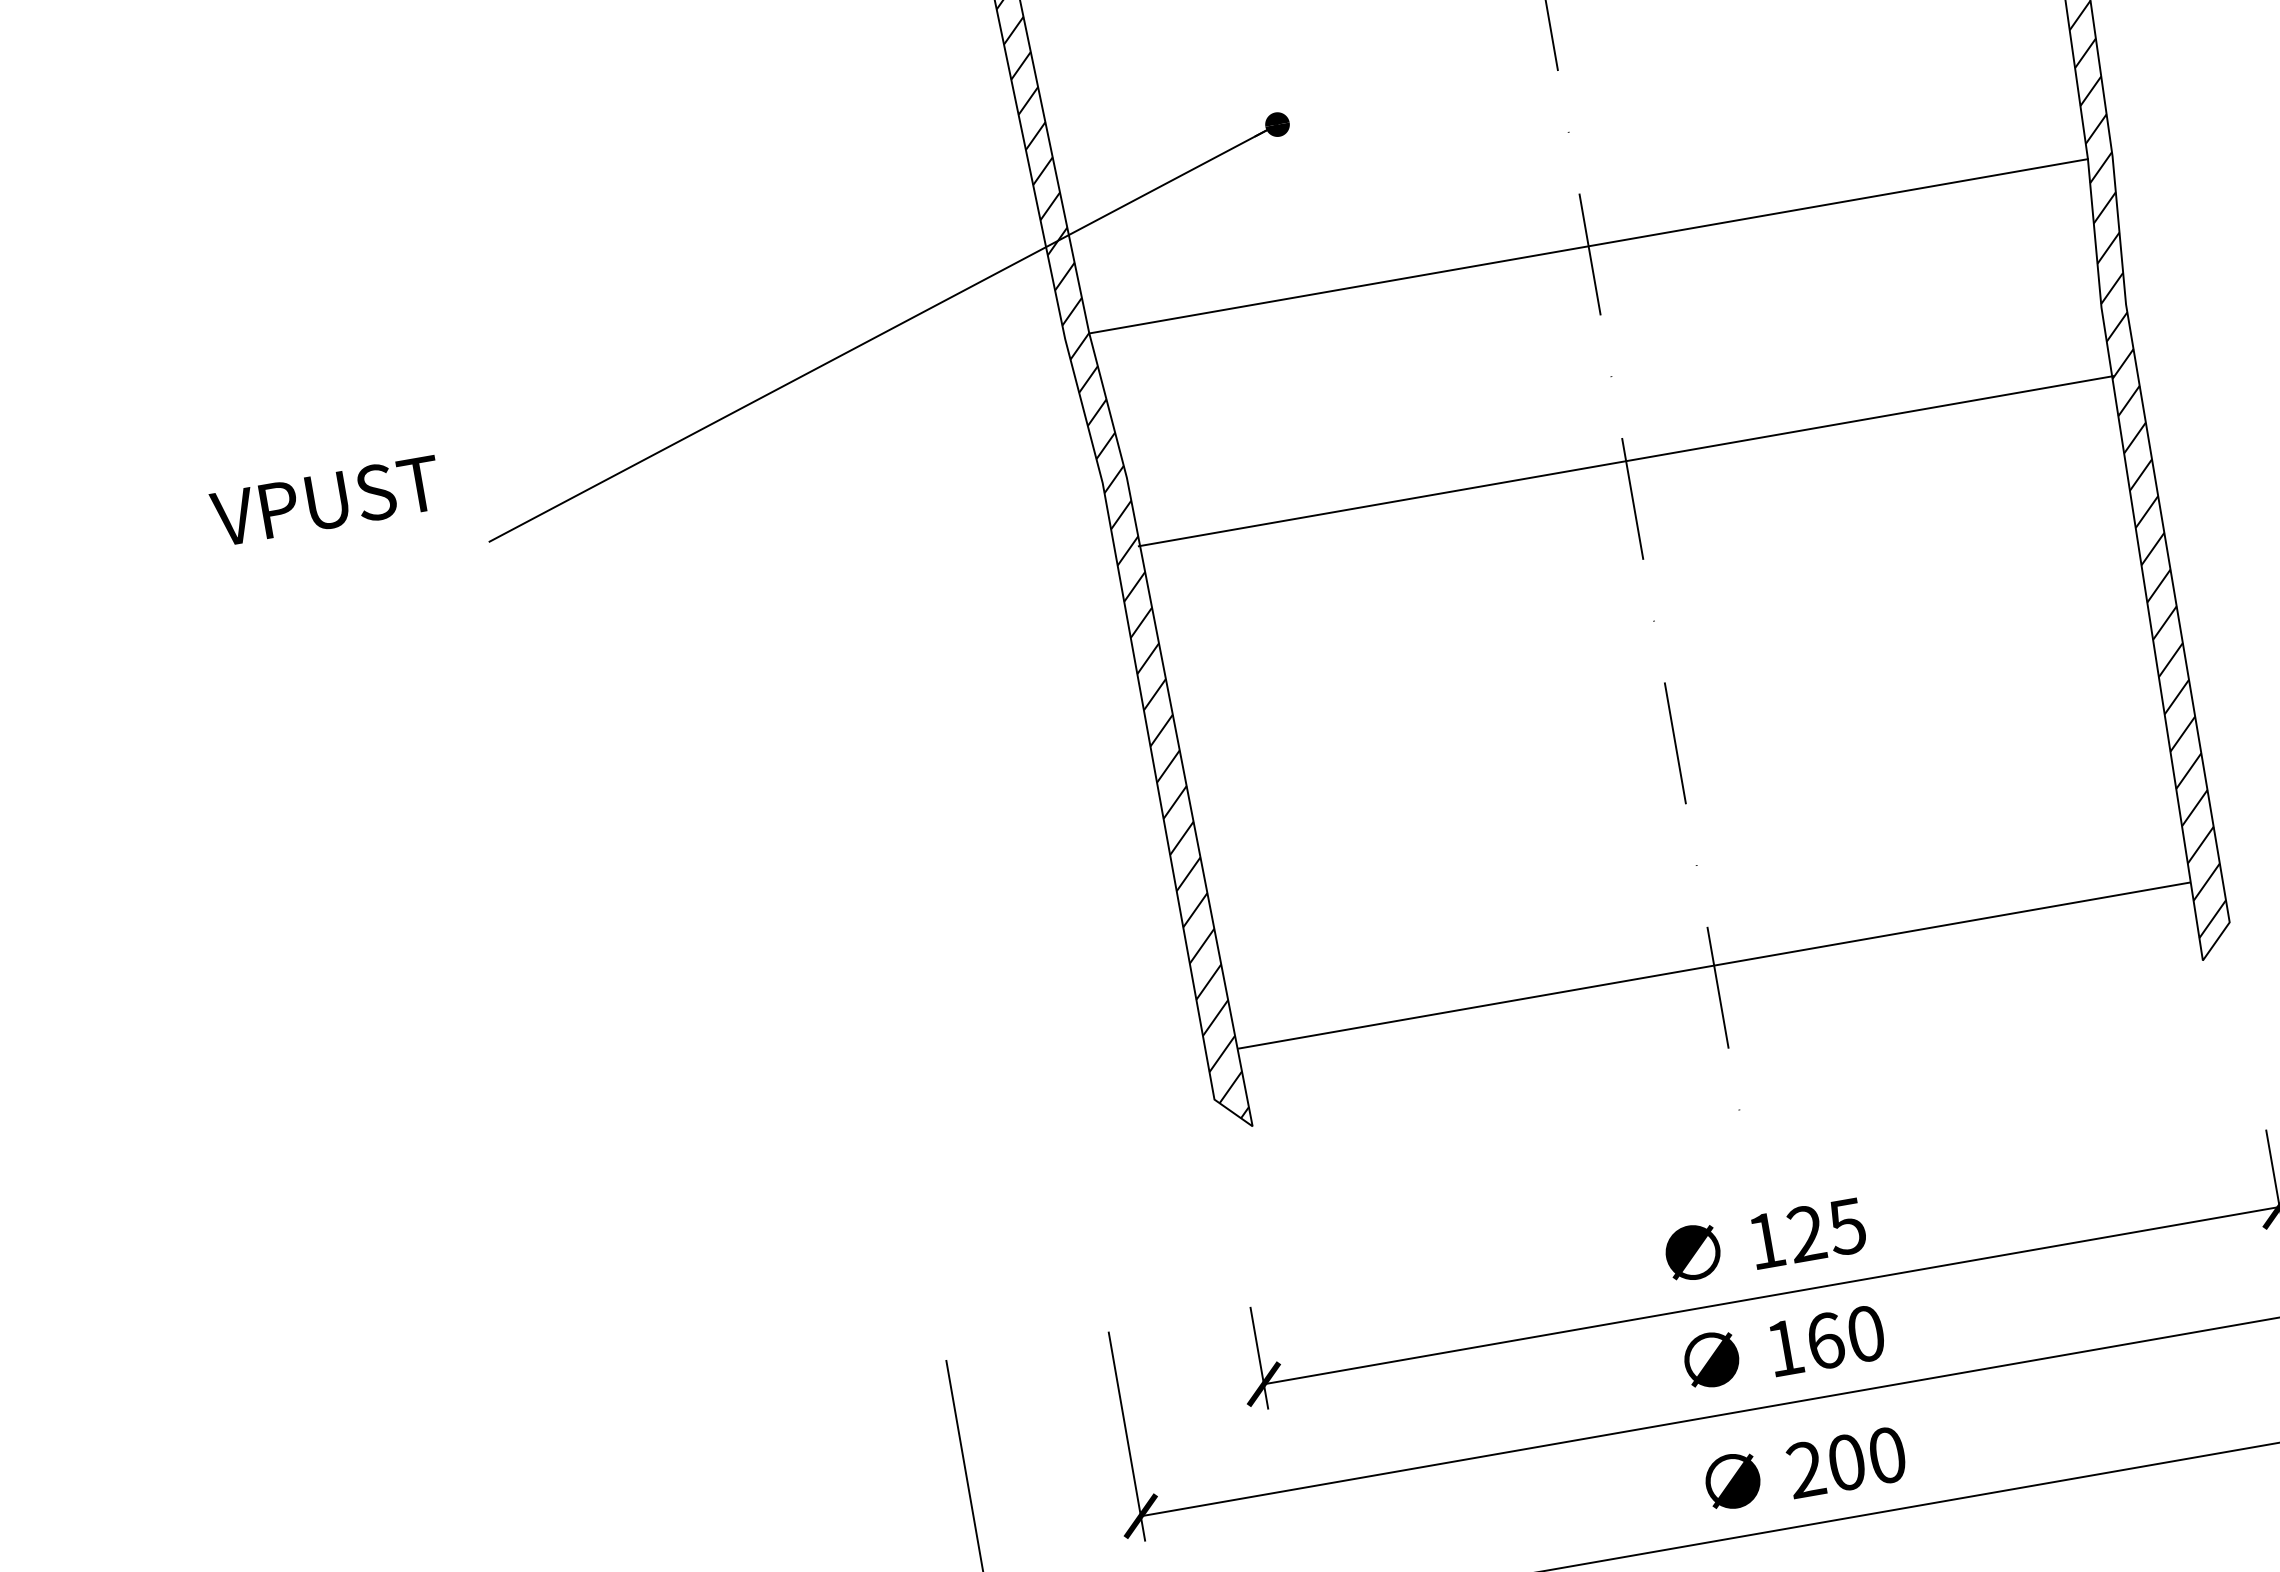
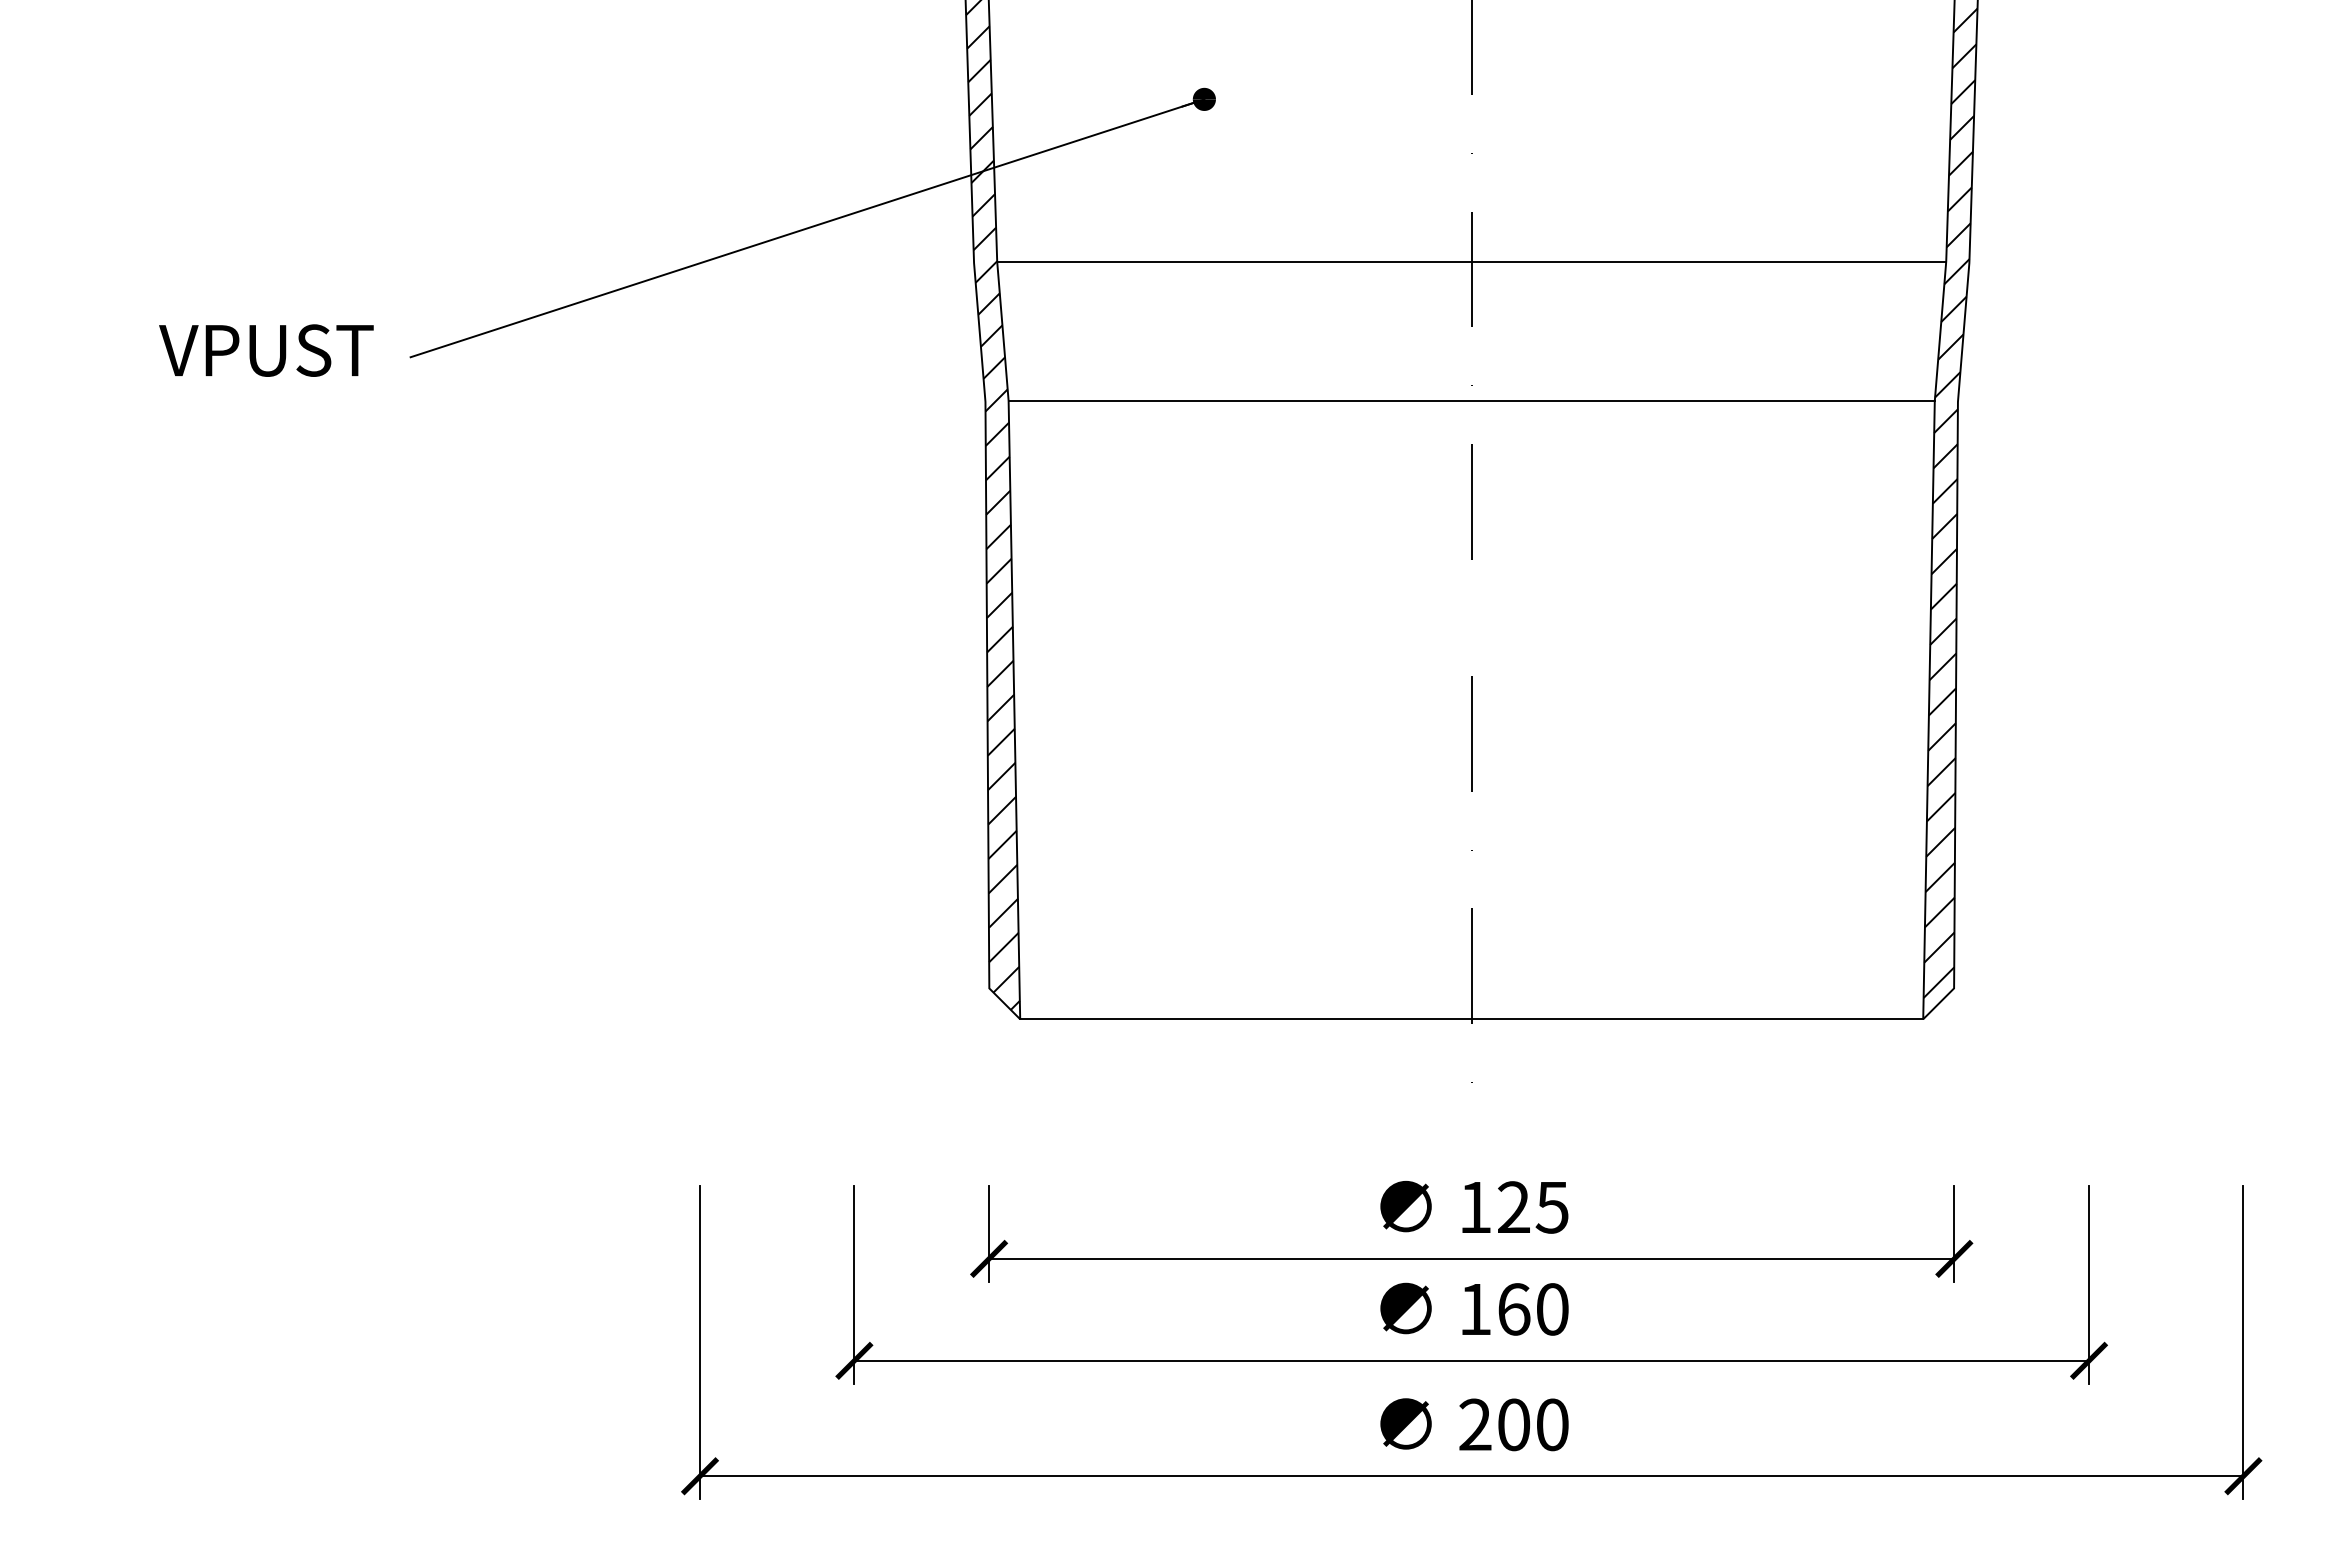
line: (1625, 460) -> (1471, 400), moved
text: (326, 501) -> (266, 350), moved
line: (1713, 965) -> (1471, 1019), moved

